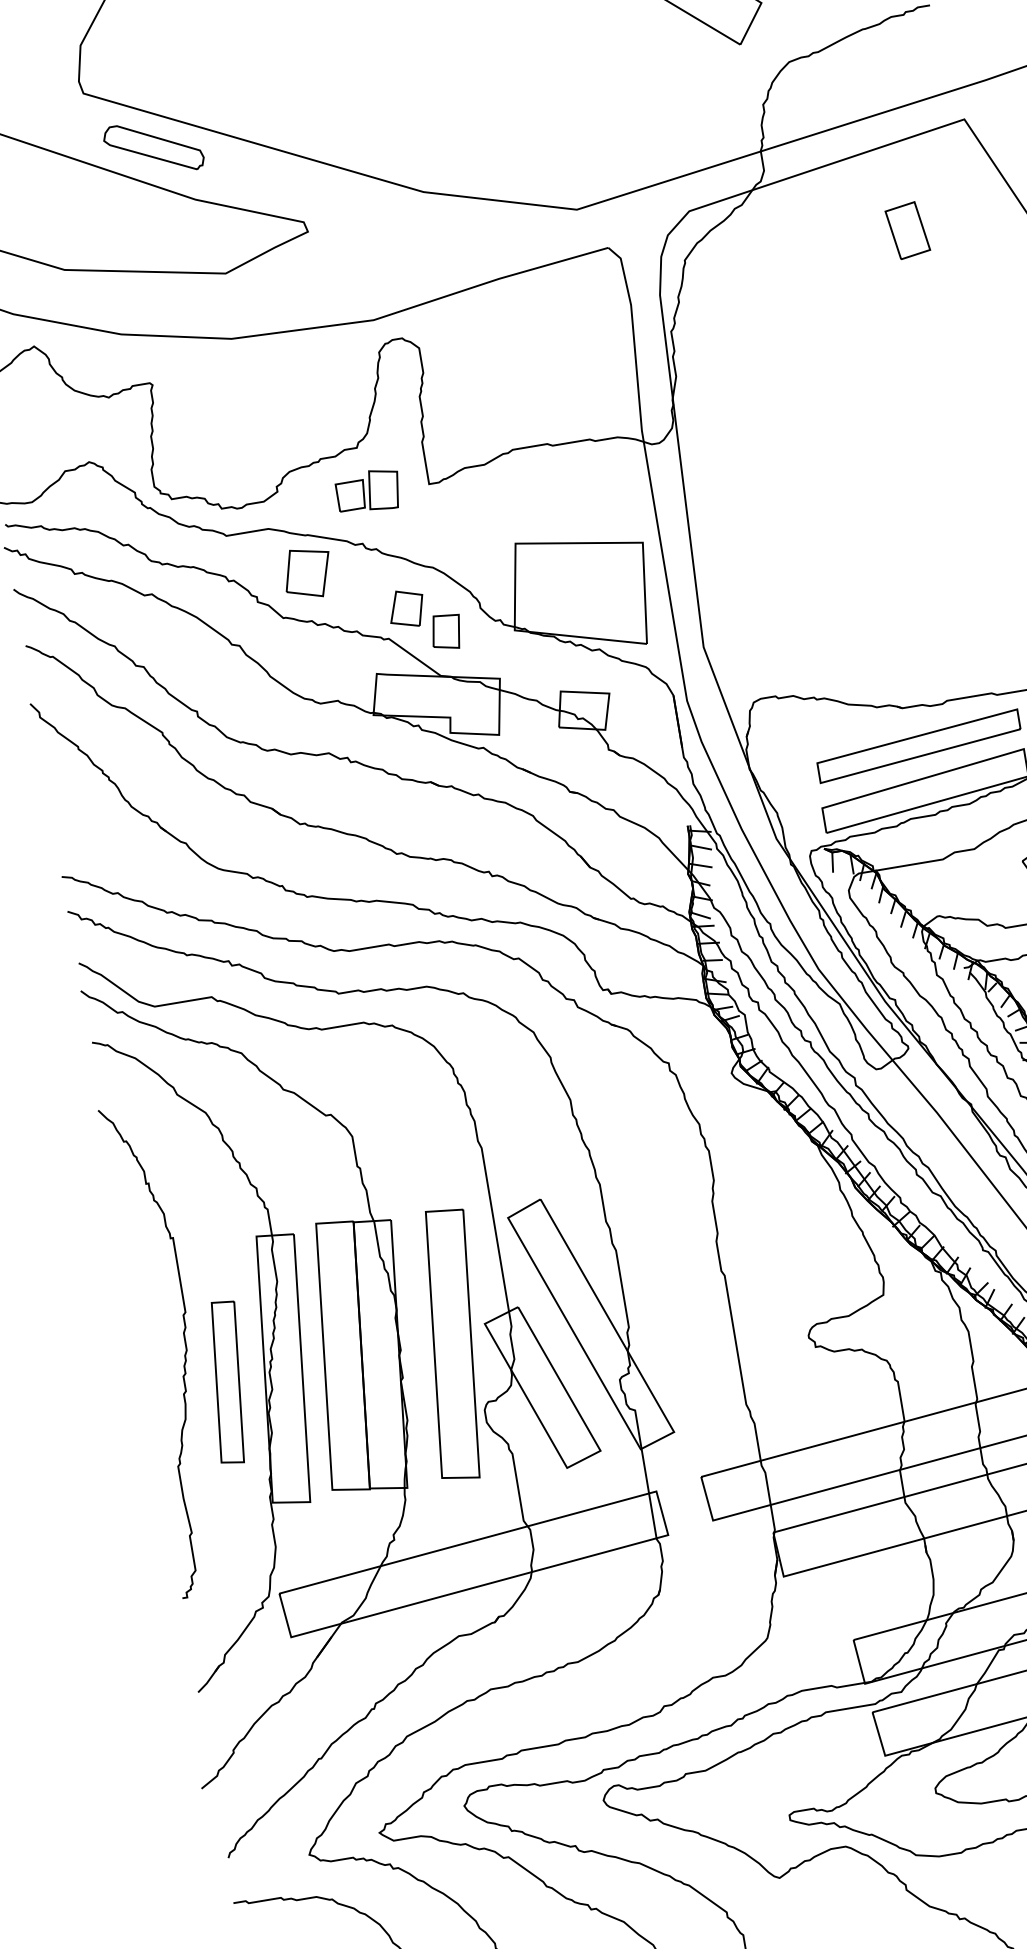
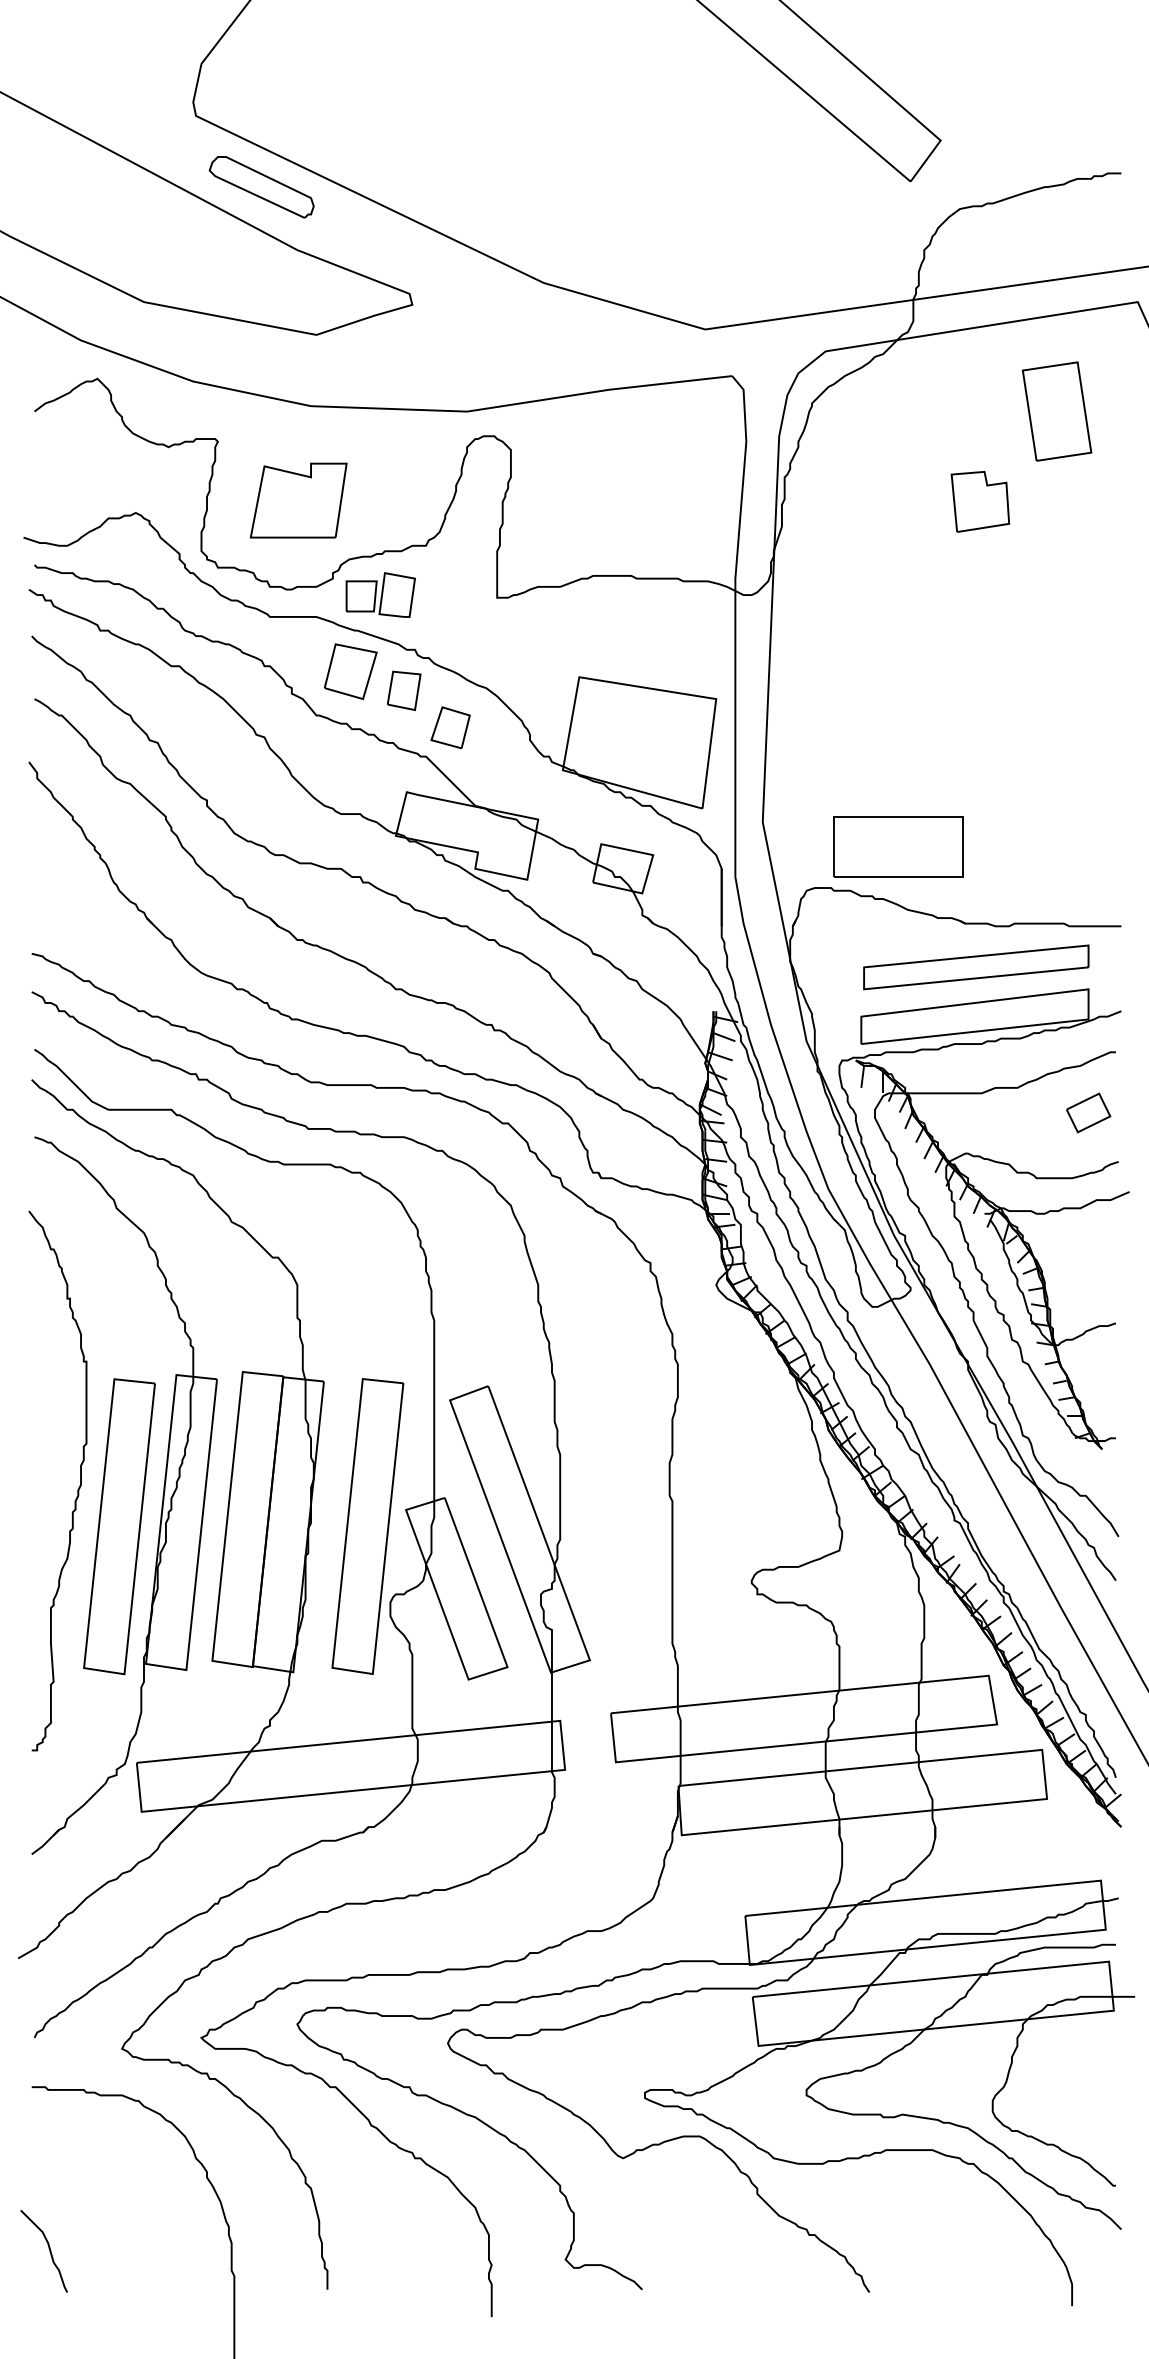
part: (907, 230) -> (1056, 411), size x1.67
part: (852, 323) -> (980, 501), added
part: (234, 426) -> (298, 500), added
part: (368, 491) -> (380, 594), moved
part: (446, 631) -> (404, 690), moved
part: (830, 648) -> (898, 846), added
part: (227, 1382) -> (119, 1526), size x1.67

